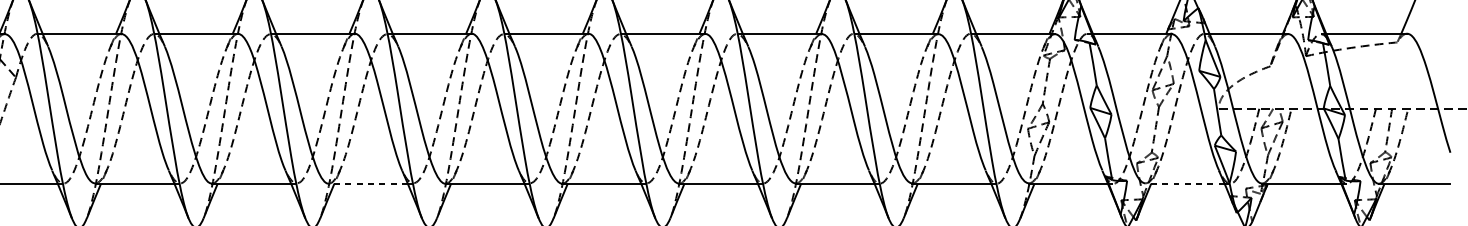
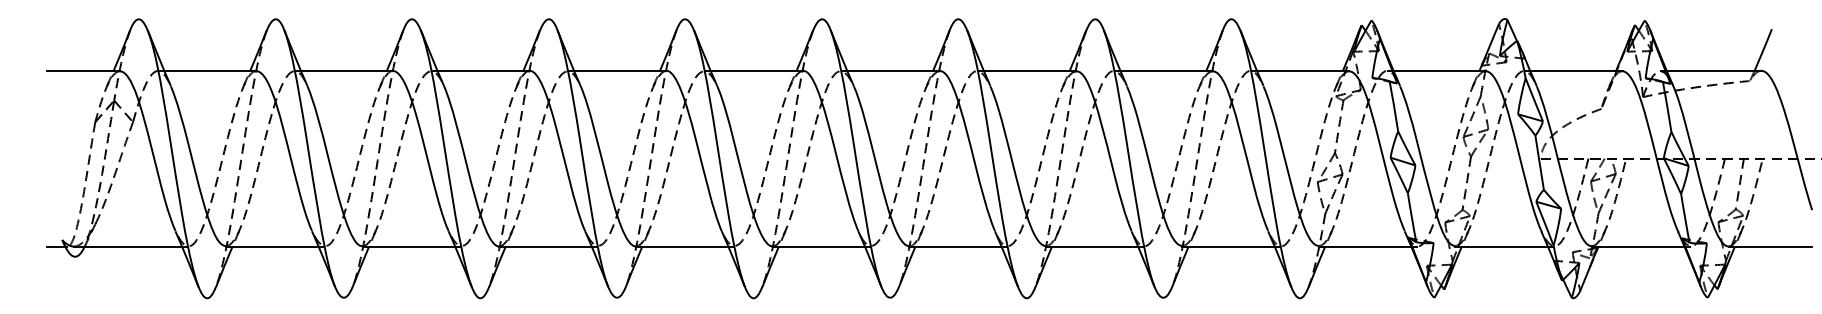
line: (368, 183) -> (545, 246), dashed -> solid
line: (1185, 183) -> (1501, 246), dashed -> solid

